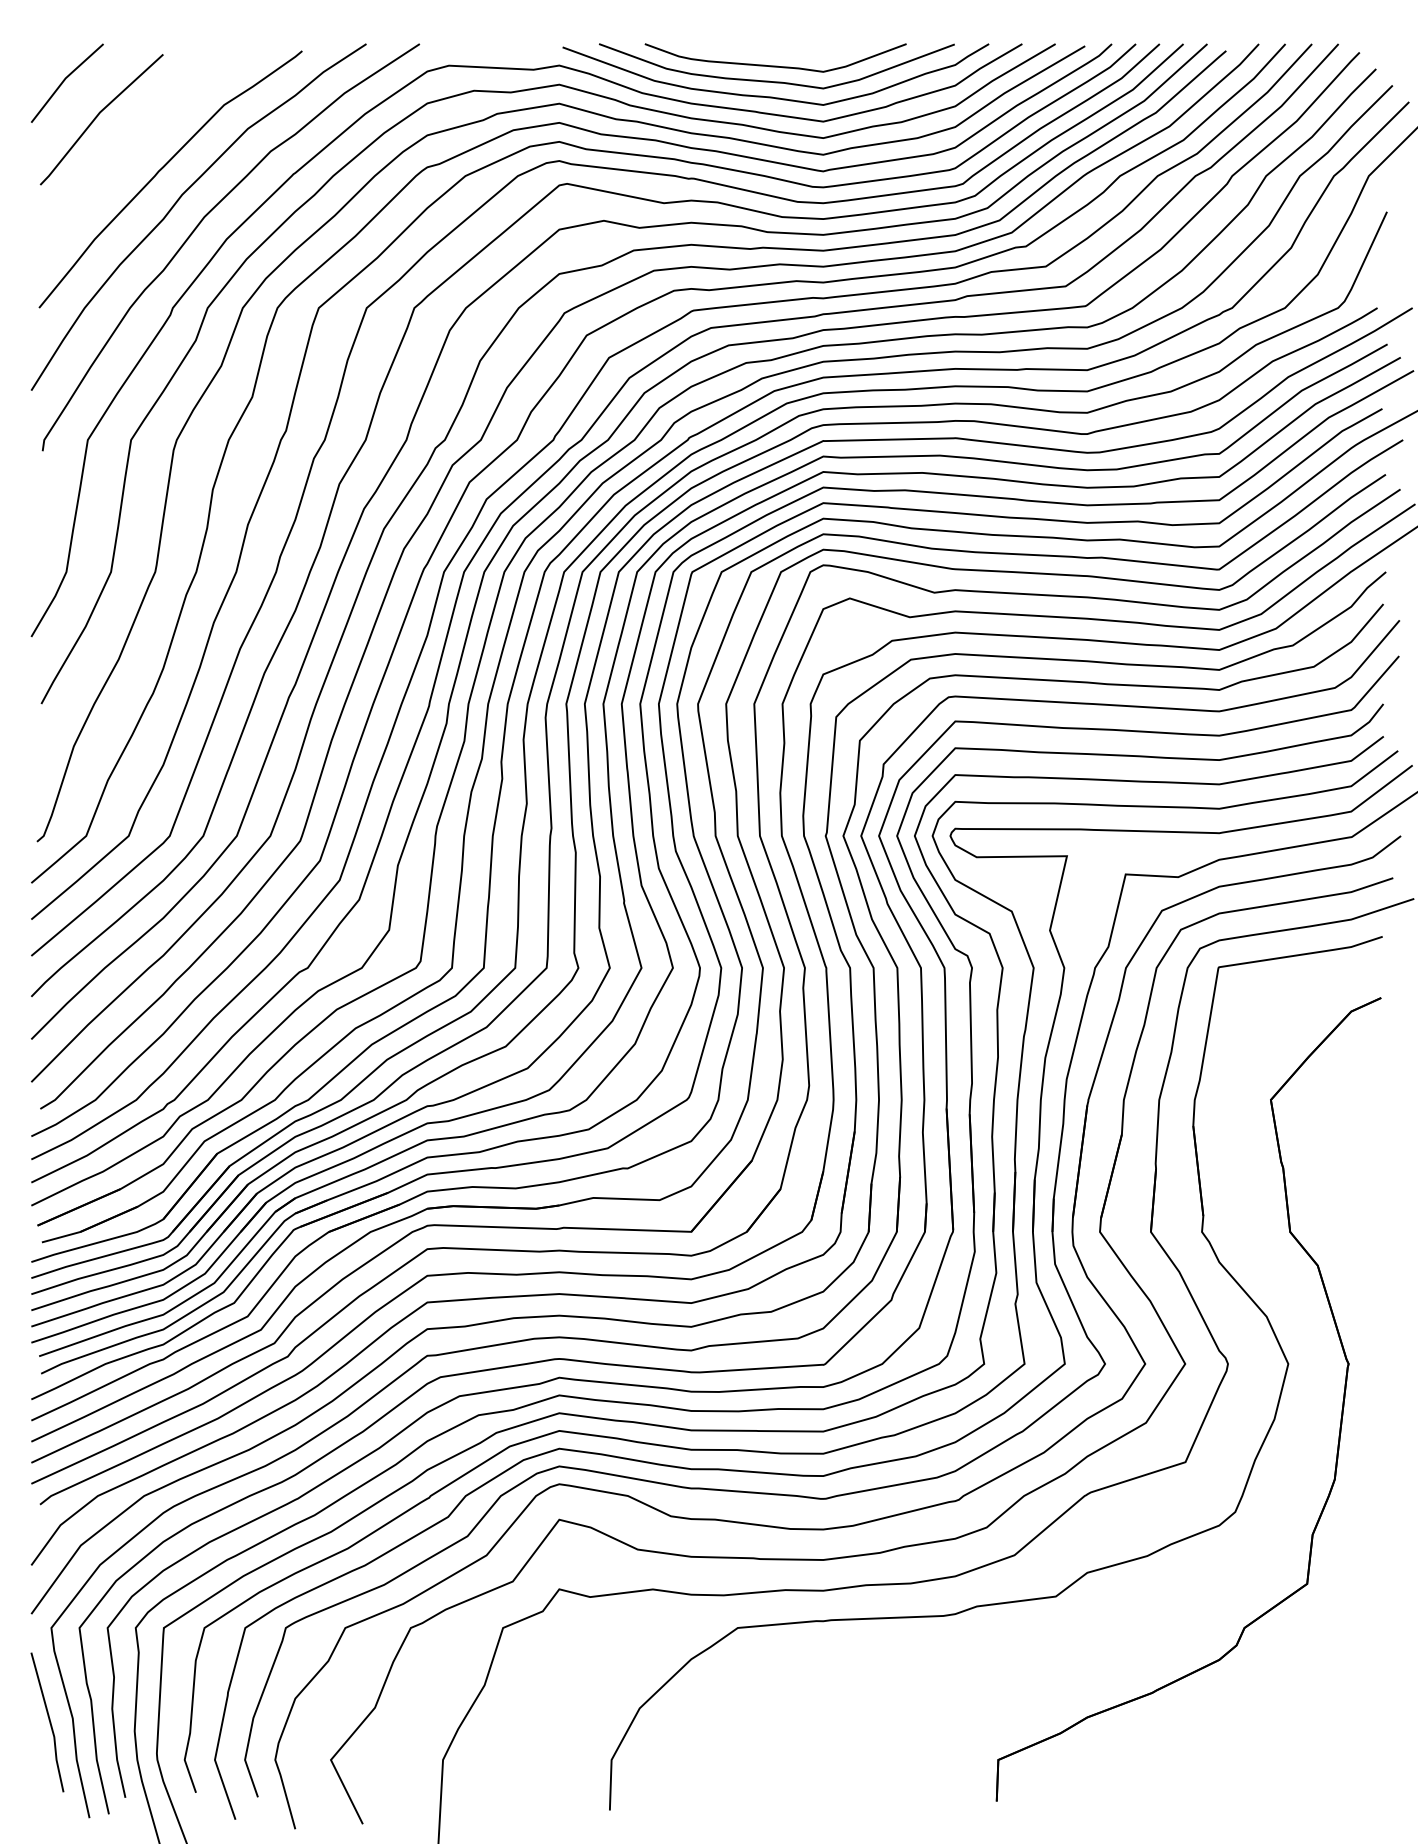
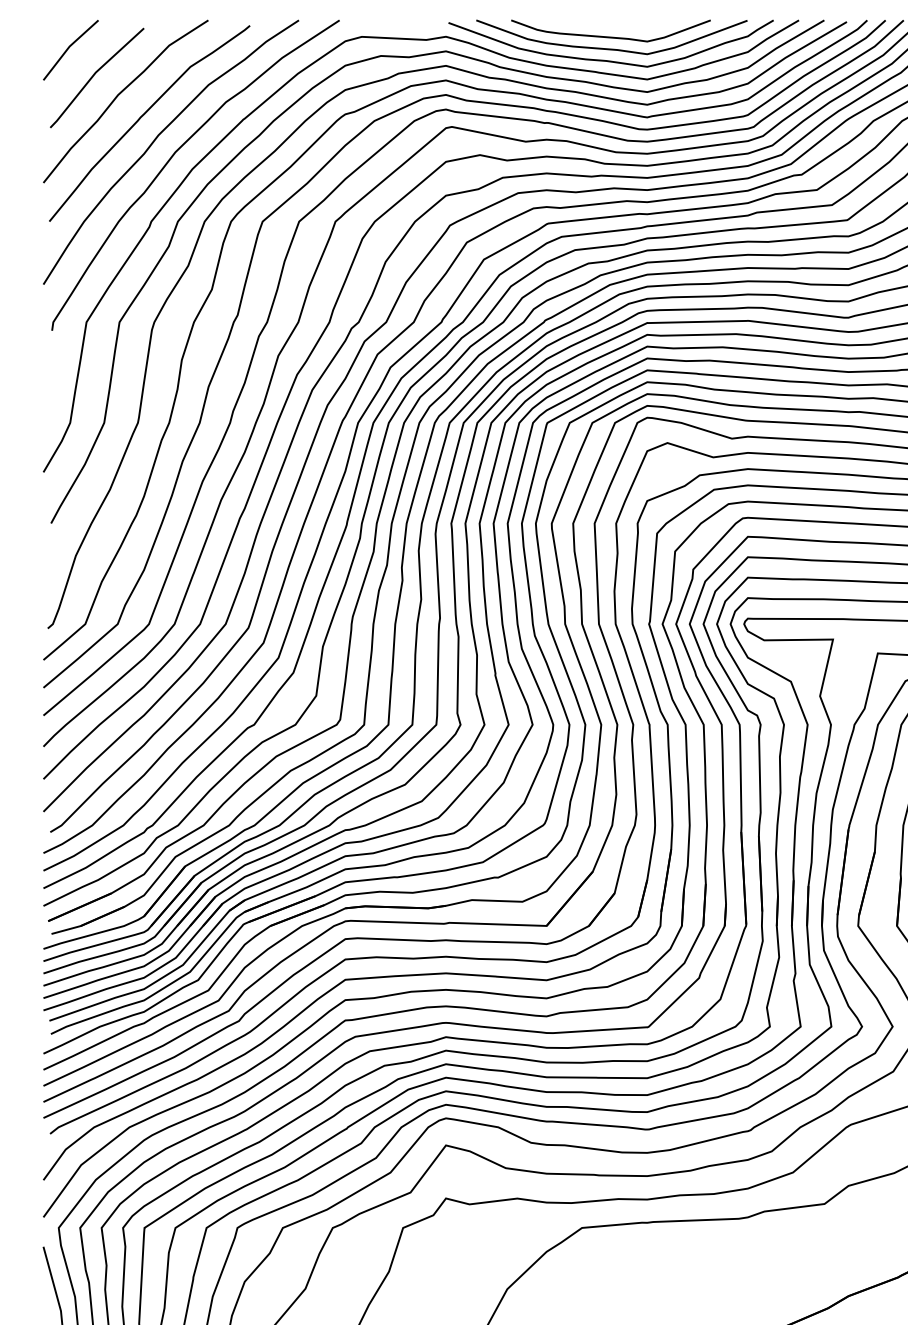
curve: (130, 142) -> (119, 95), added

